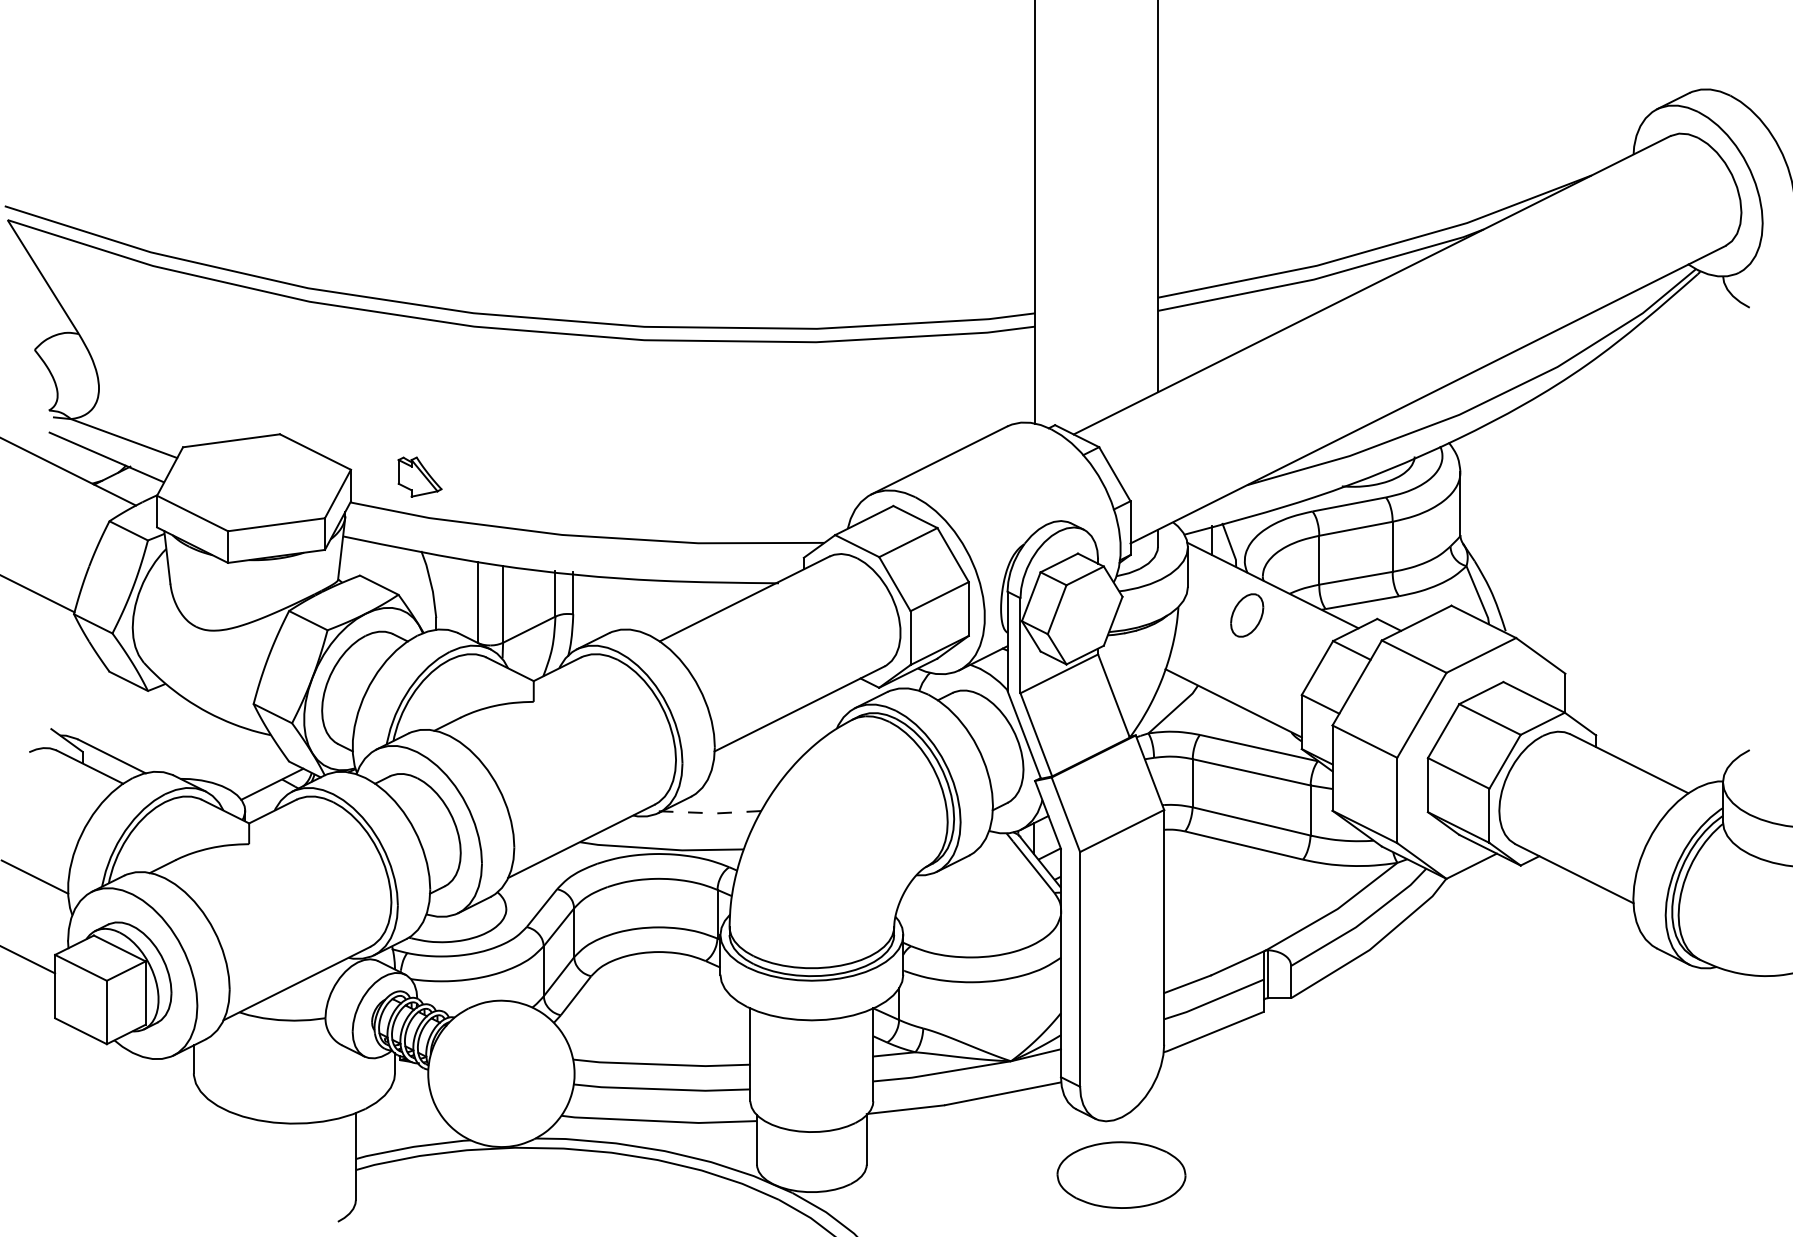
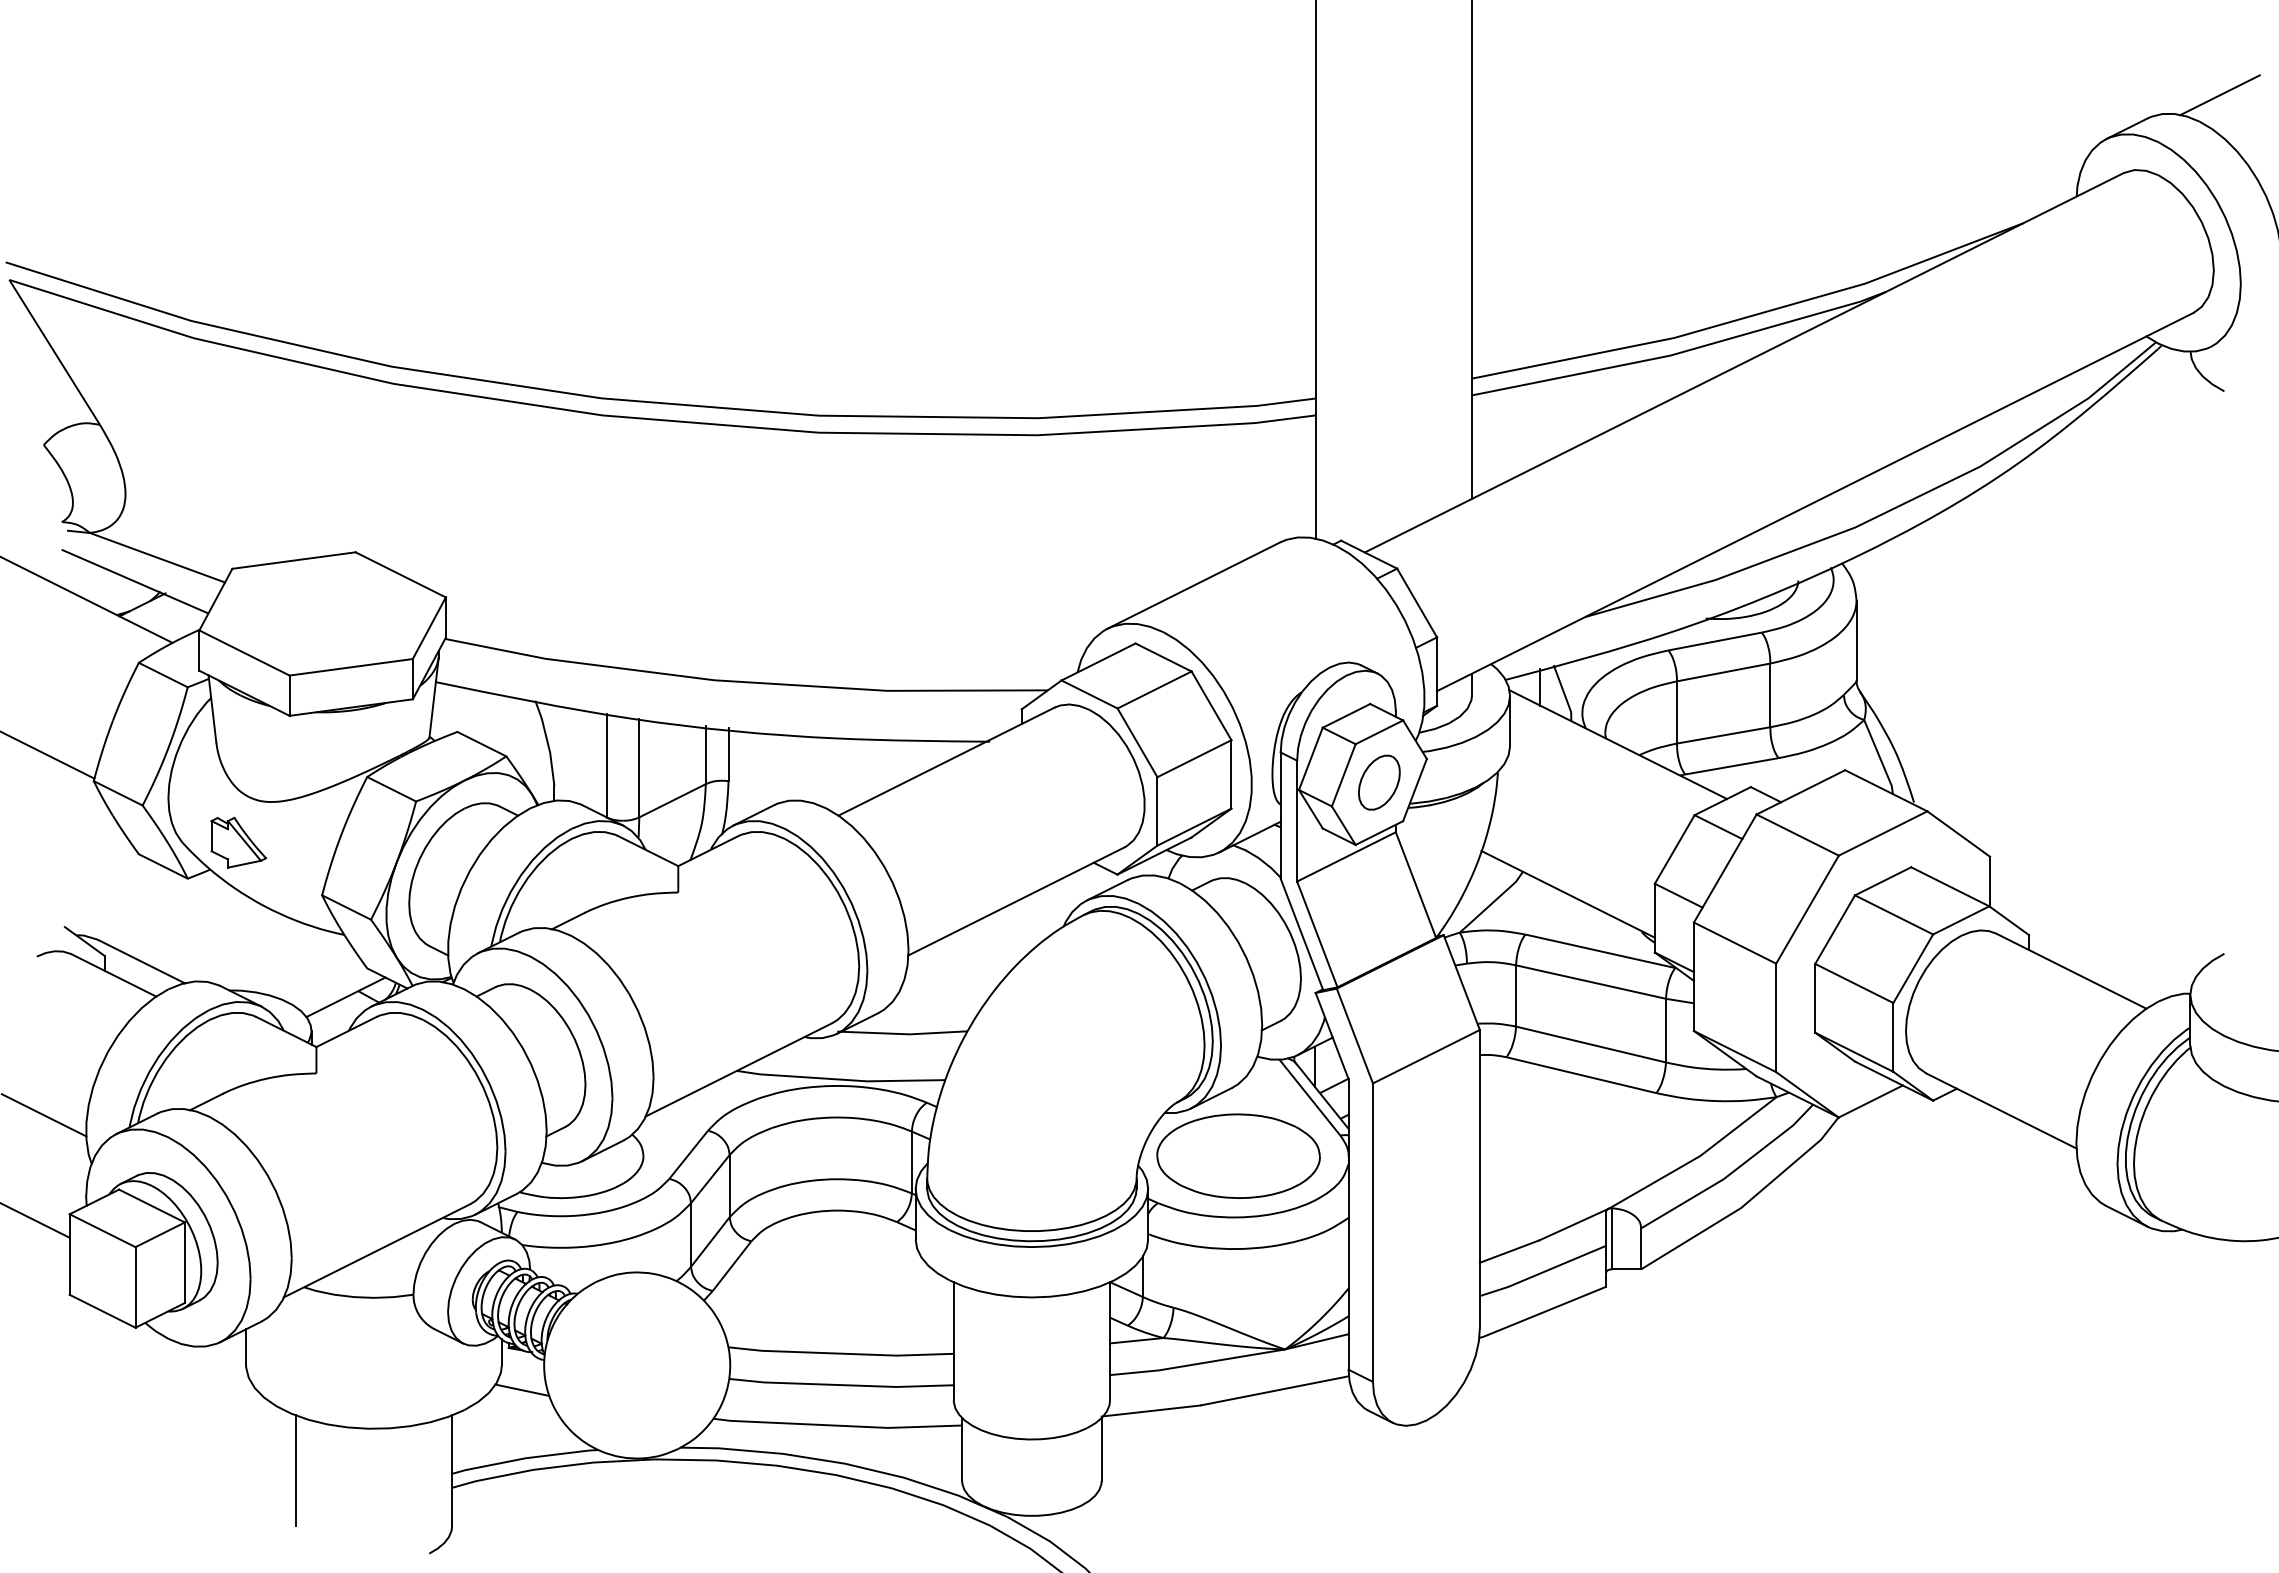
line: (1745, 75) -> (2219, 95), added
part: (419, 476) -> (238, 842), moved
part: (1247, 615) -> (1379, 782), moved
line: (710, 813) -> (903, 1034), dashed -> solid
line: (411, 1092) -> (522, 1389), added
line: (232, 1156) -> (295, 1470), added
part: (1121, 1174) -> (1238, 1155), moved

